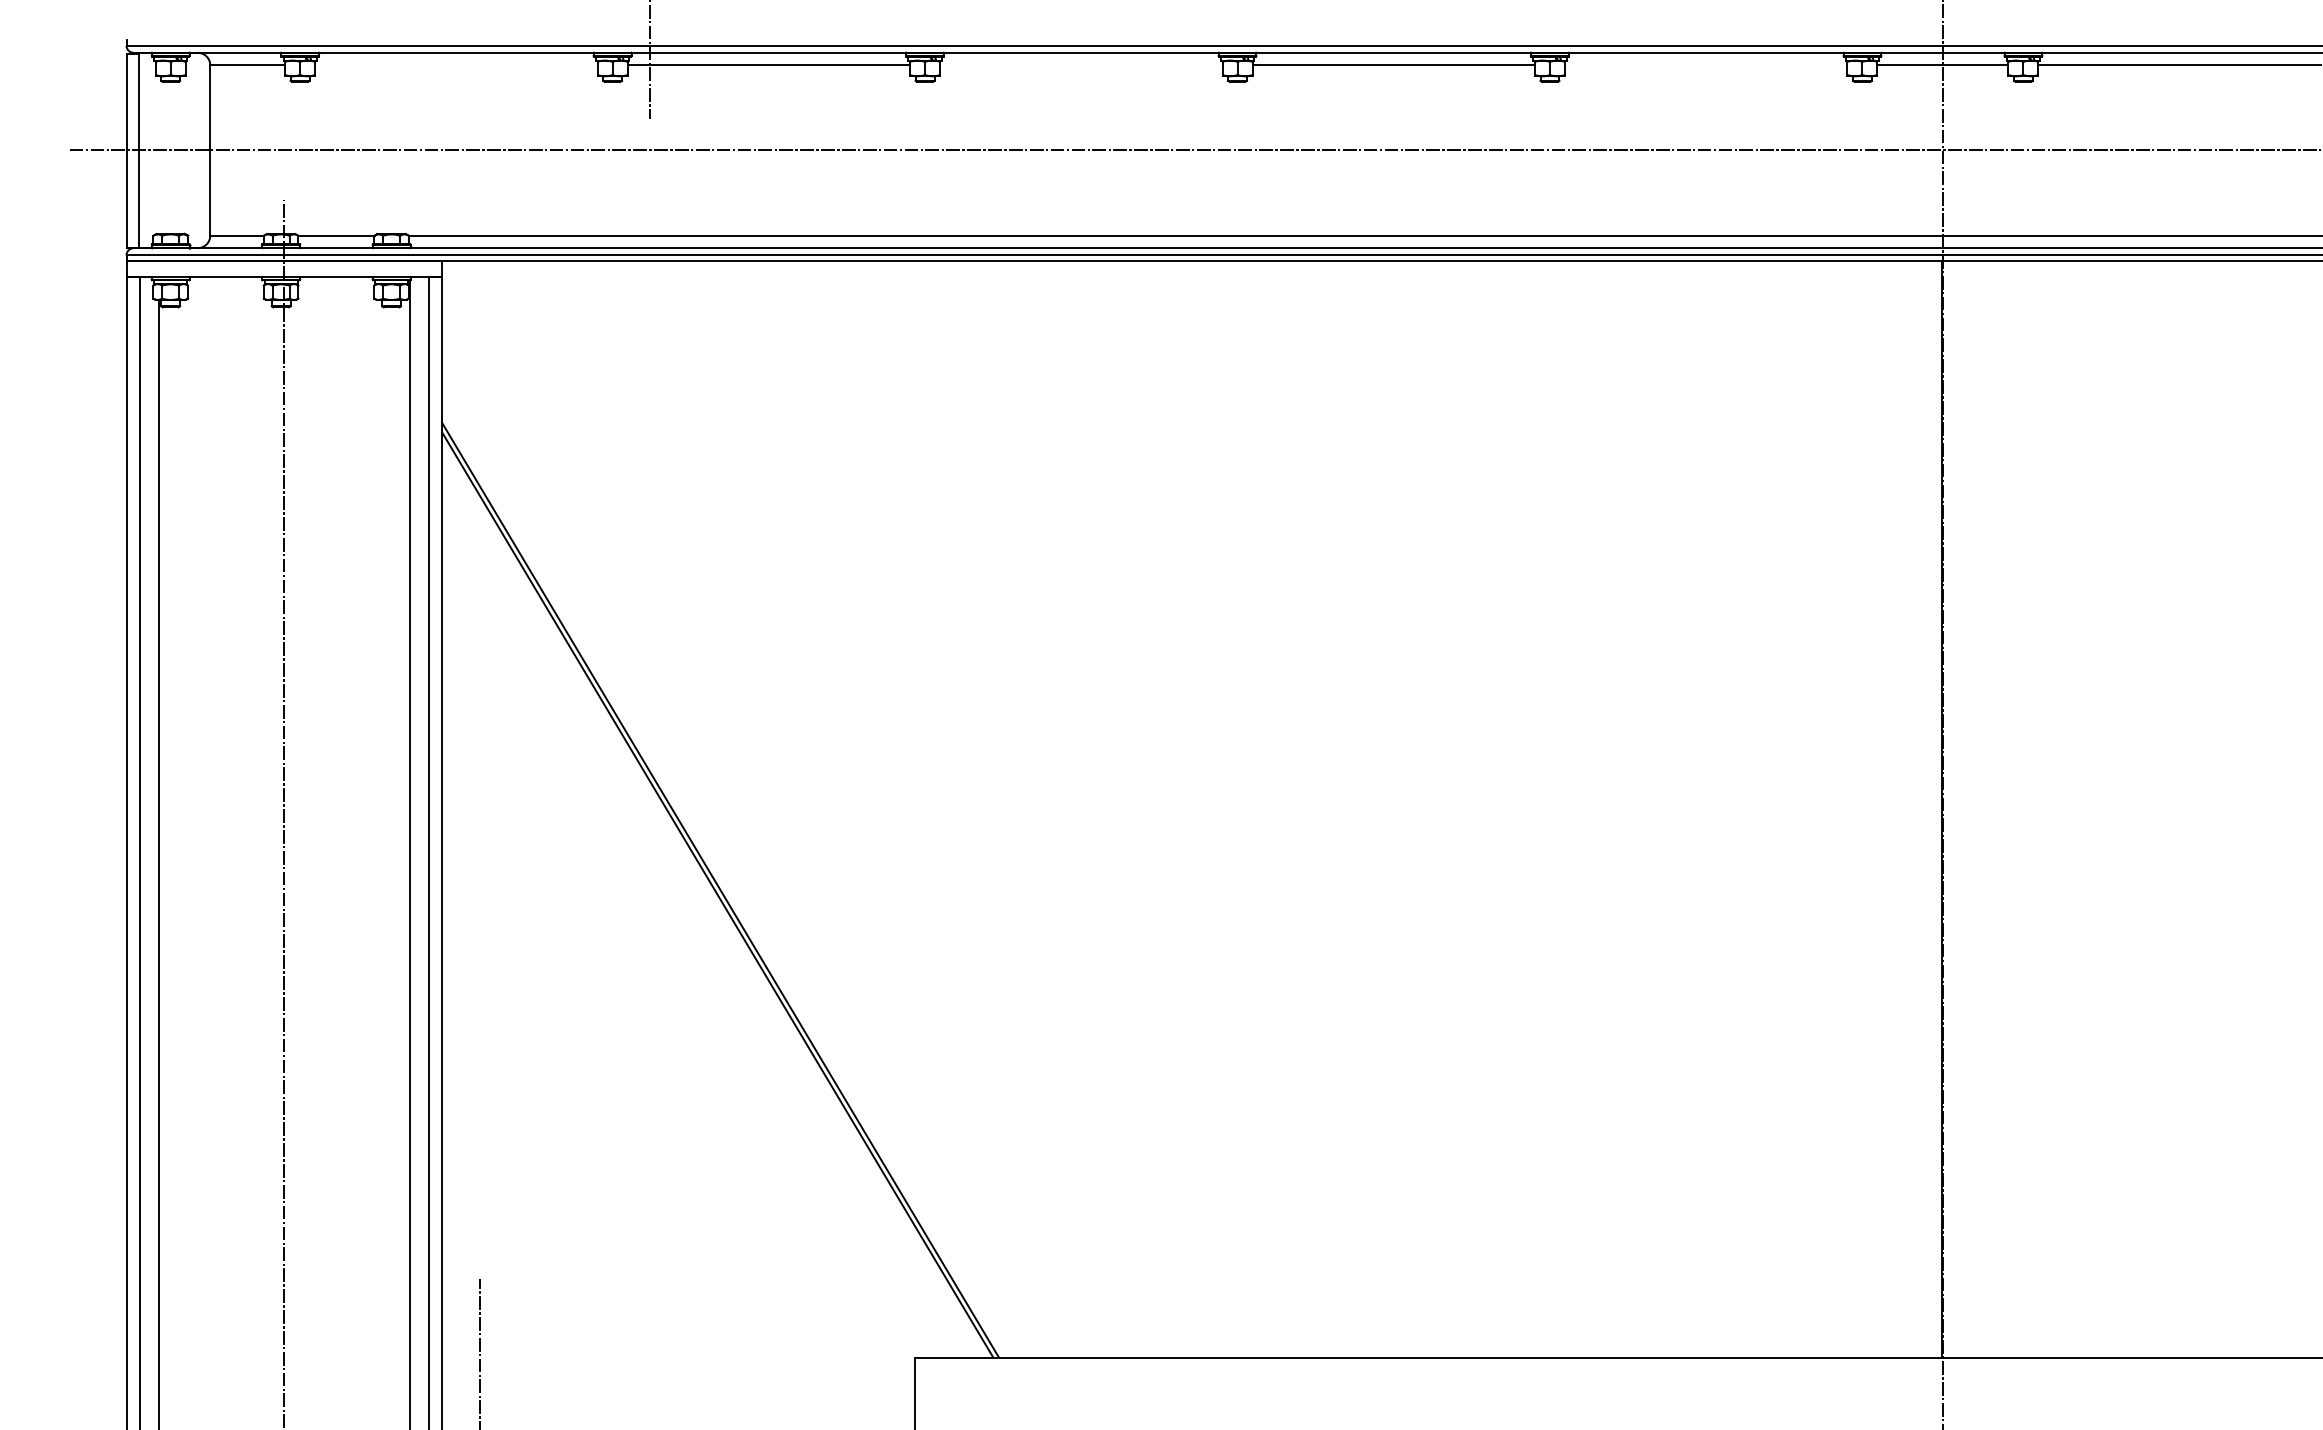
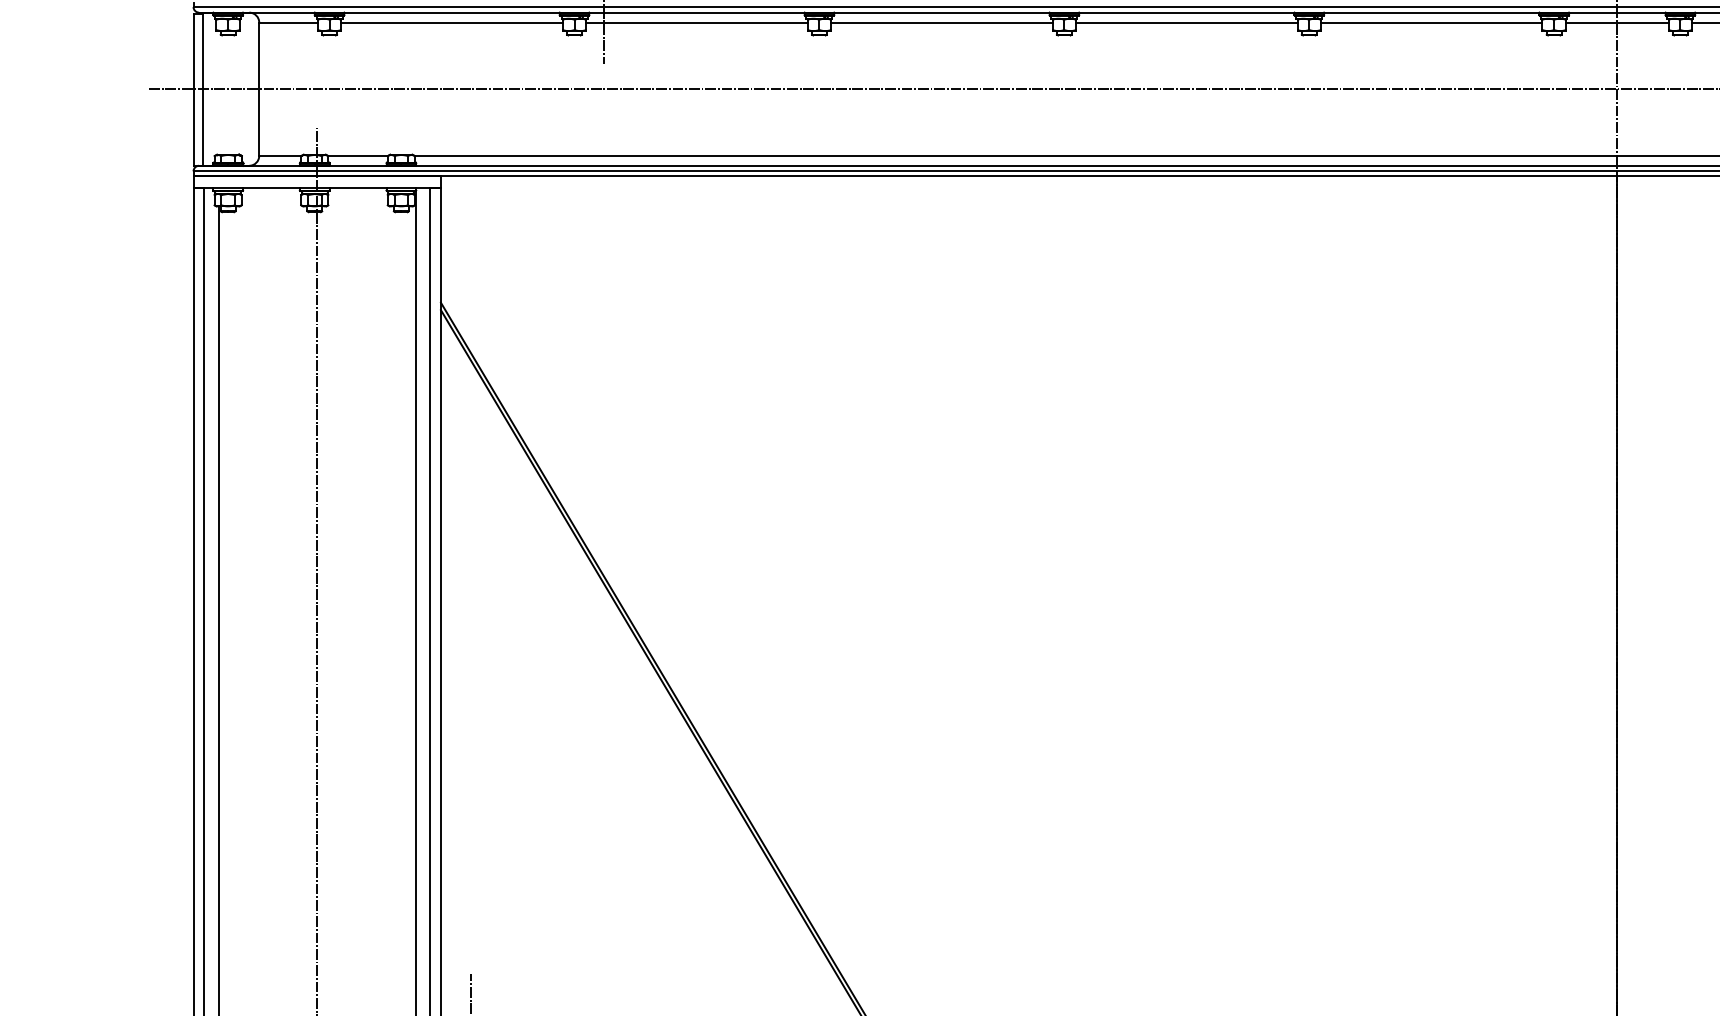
line: (456, 65) -> (452, 22), added
line: (1081, 65) -> (942, 22), added
line: (1705, 65) -> (1431, 22), added

